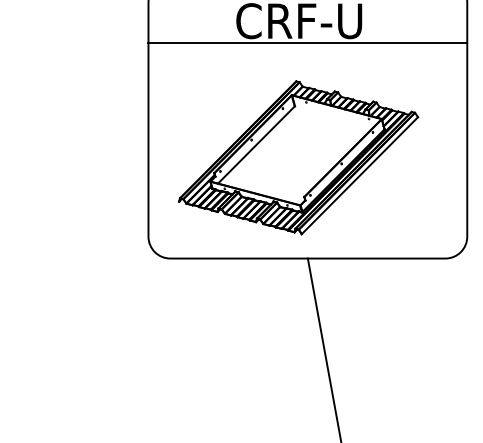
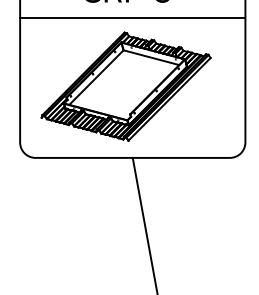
line: (307, 43) -> (132, 18), moved
line: (334, 116) -> (151, 57), added

